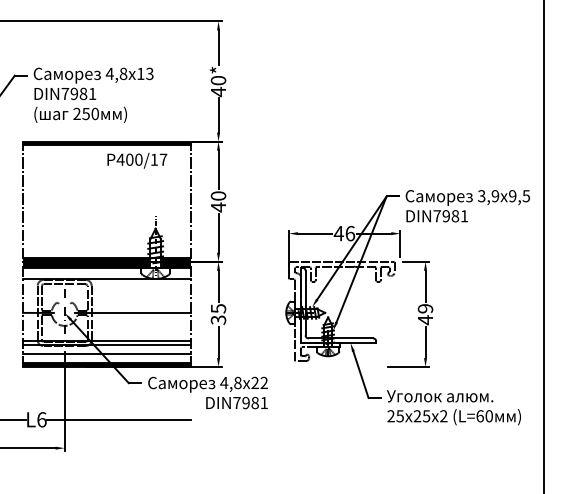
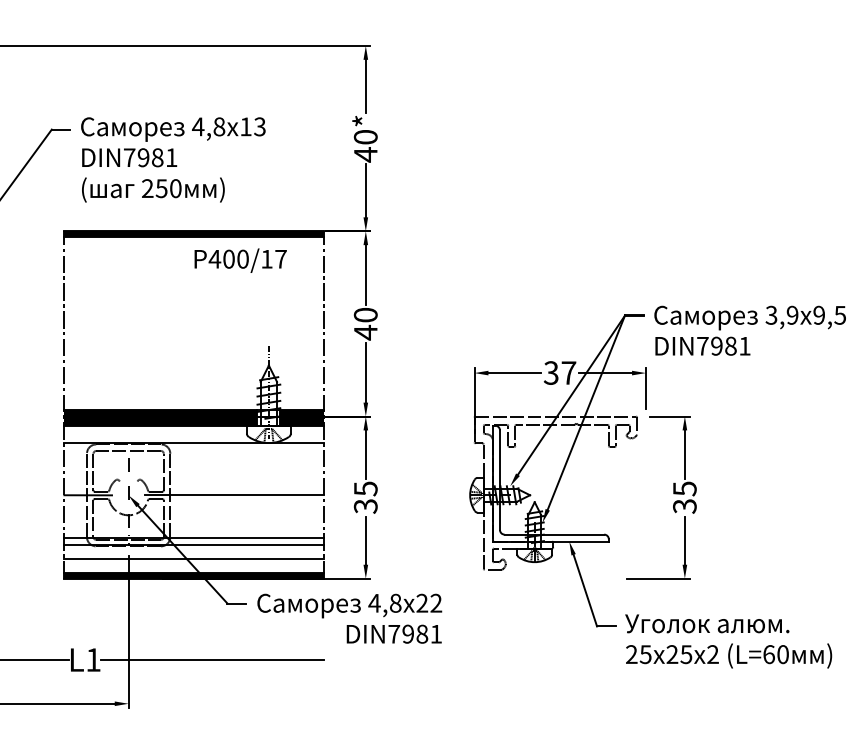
text: (344, 233) -> (559, 372), 46 -> 37
text: (425, 314) -> (684, 497), 49 -> 35
text: (41, 419) -> (92, 659), L6 -> L1

